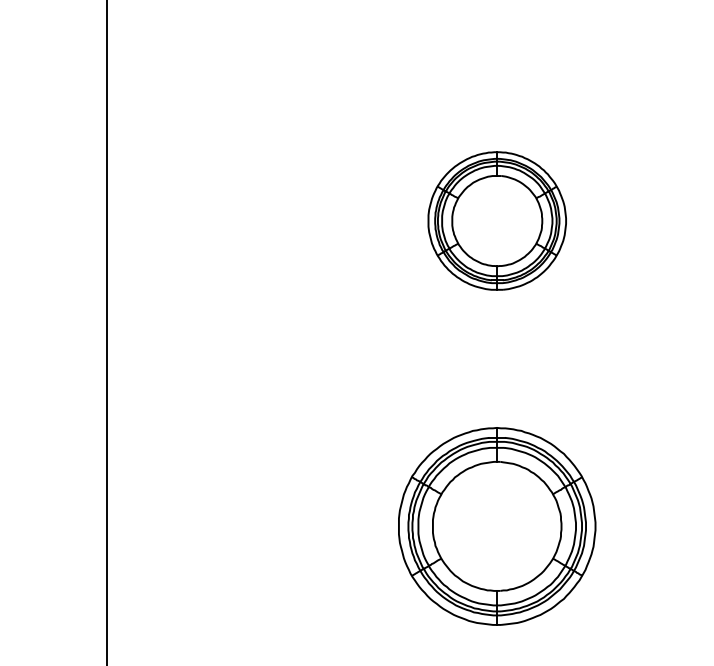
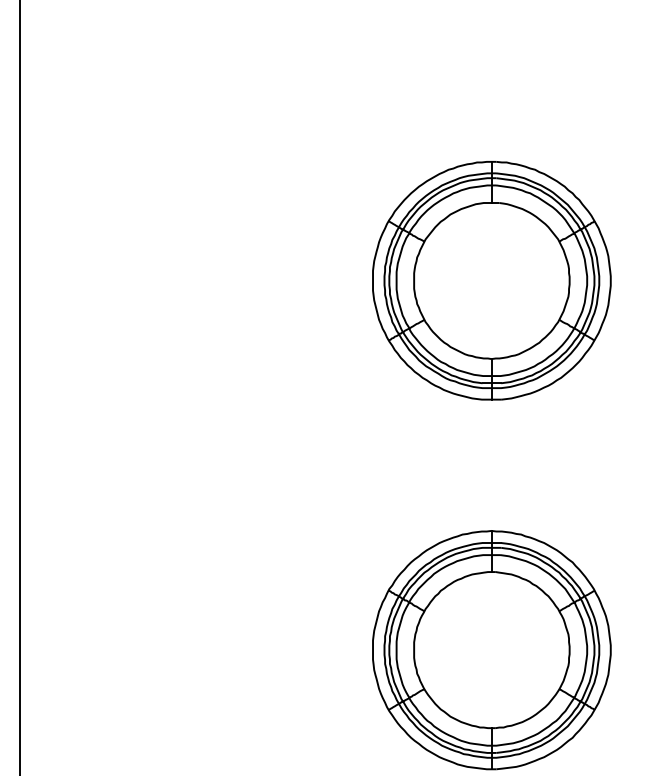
part: (497, 220) -> (492, 280), size x1.43

